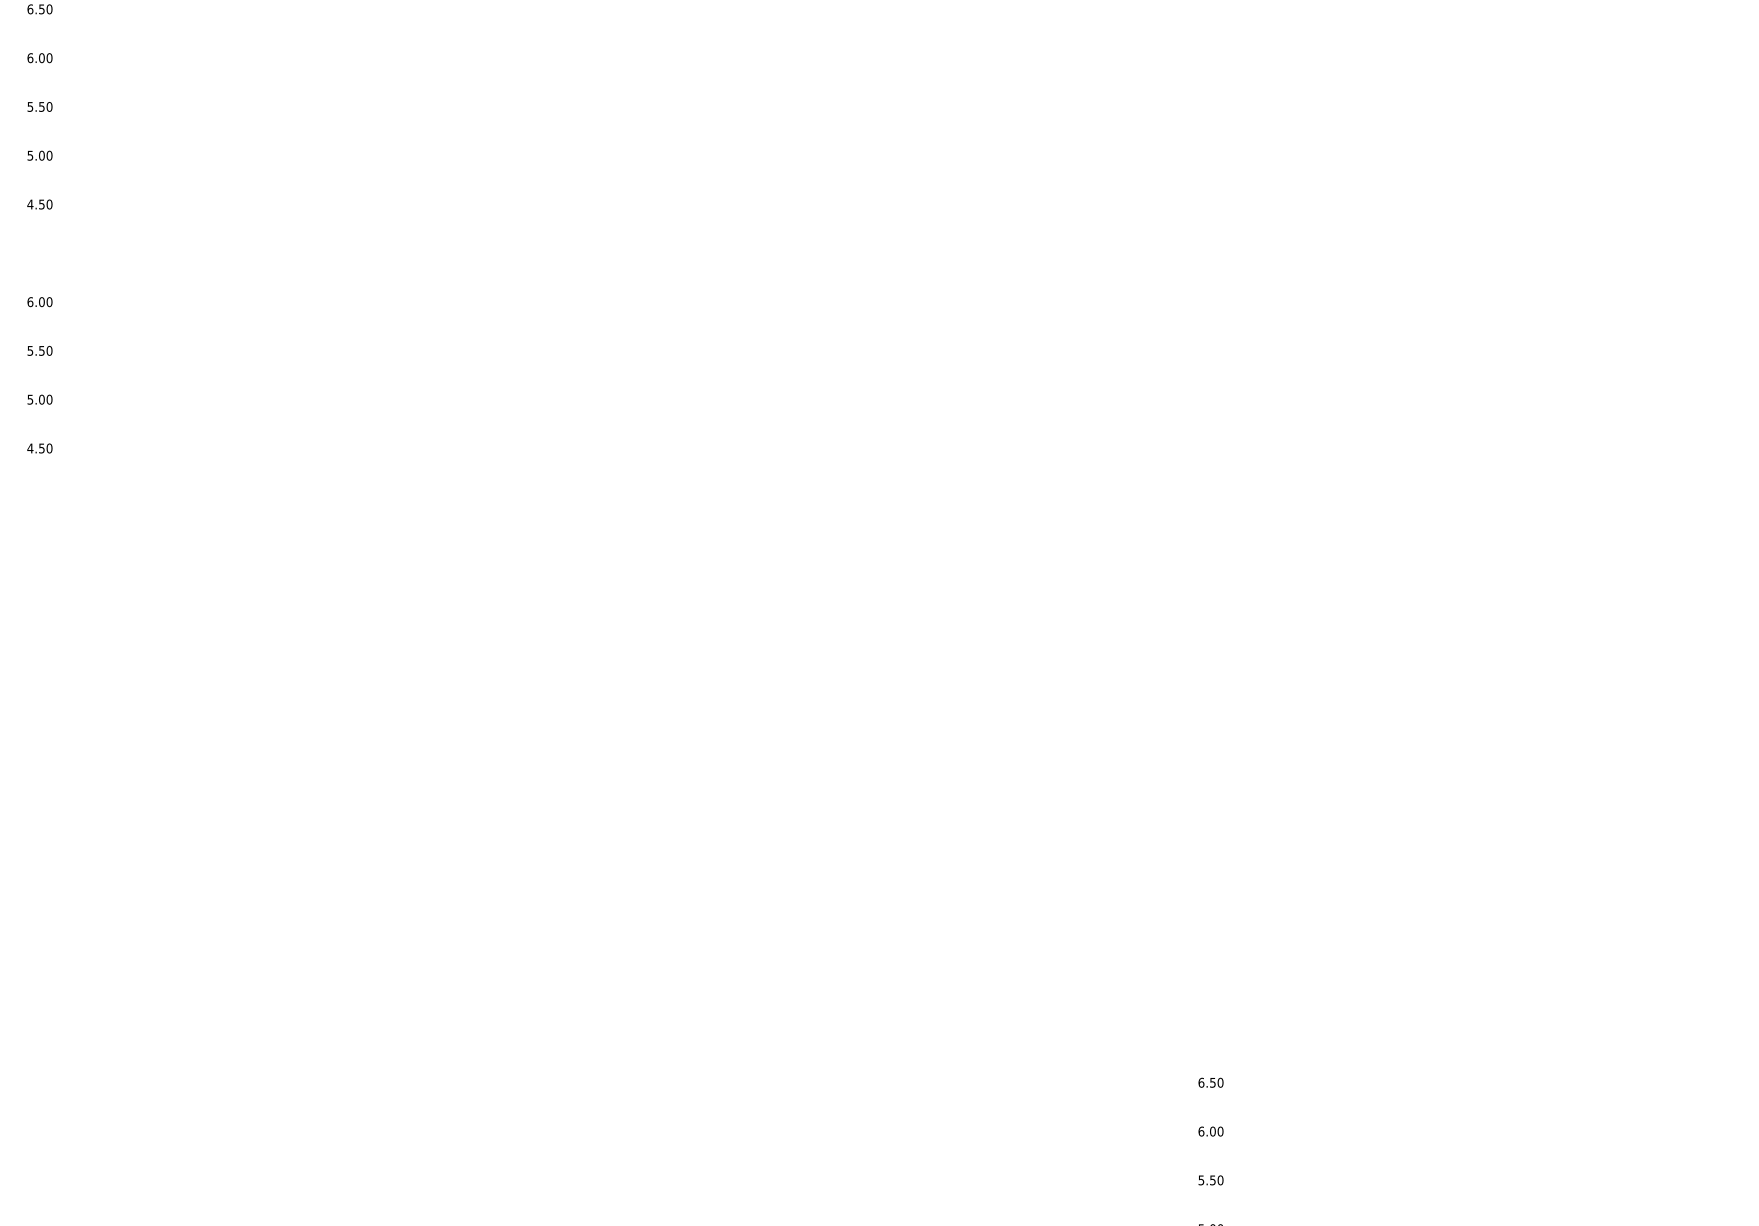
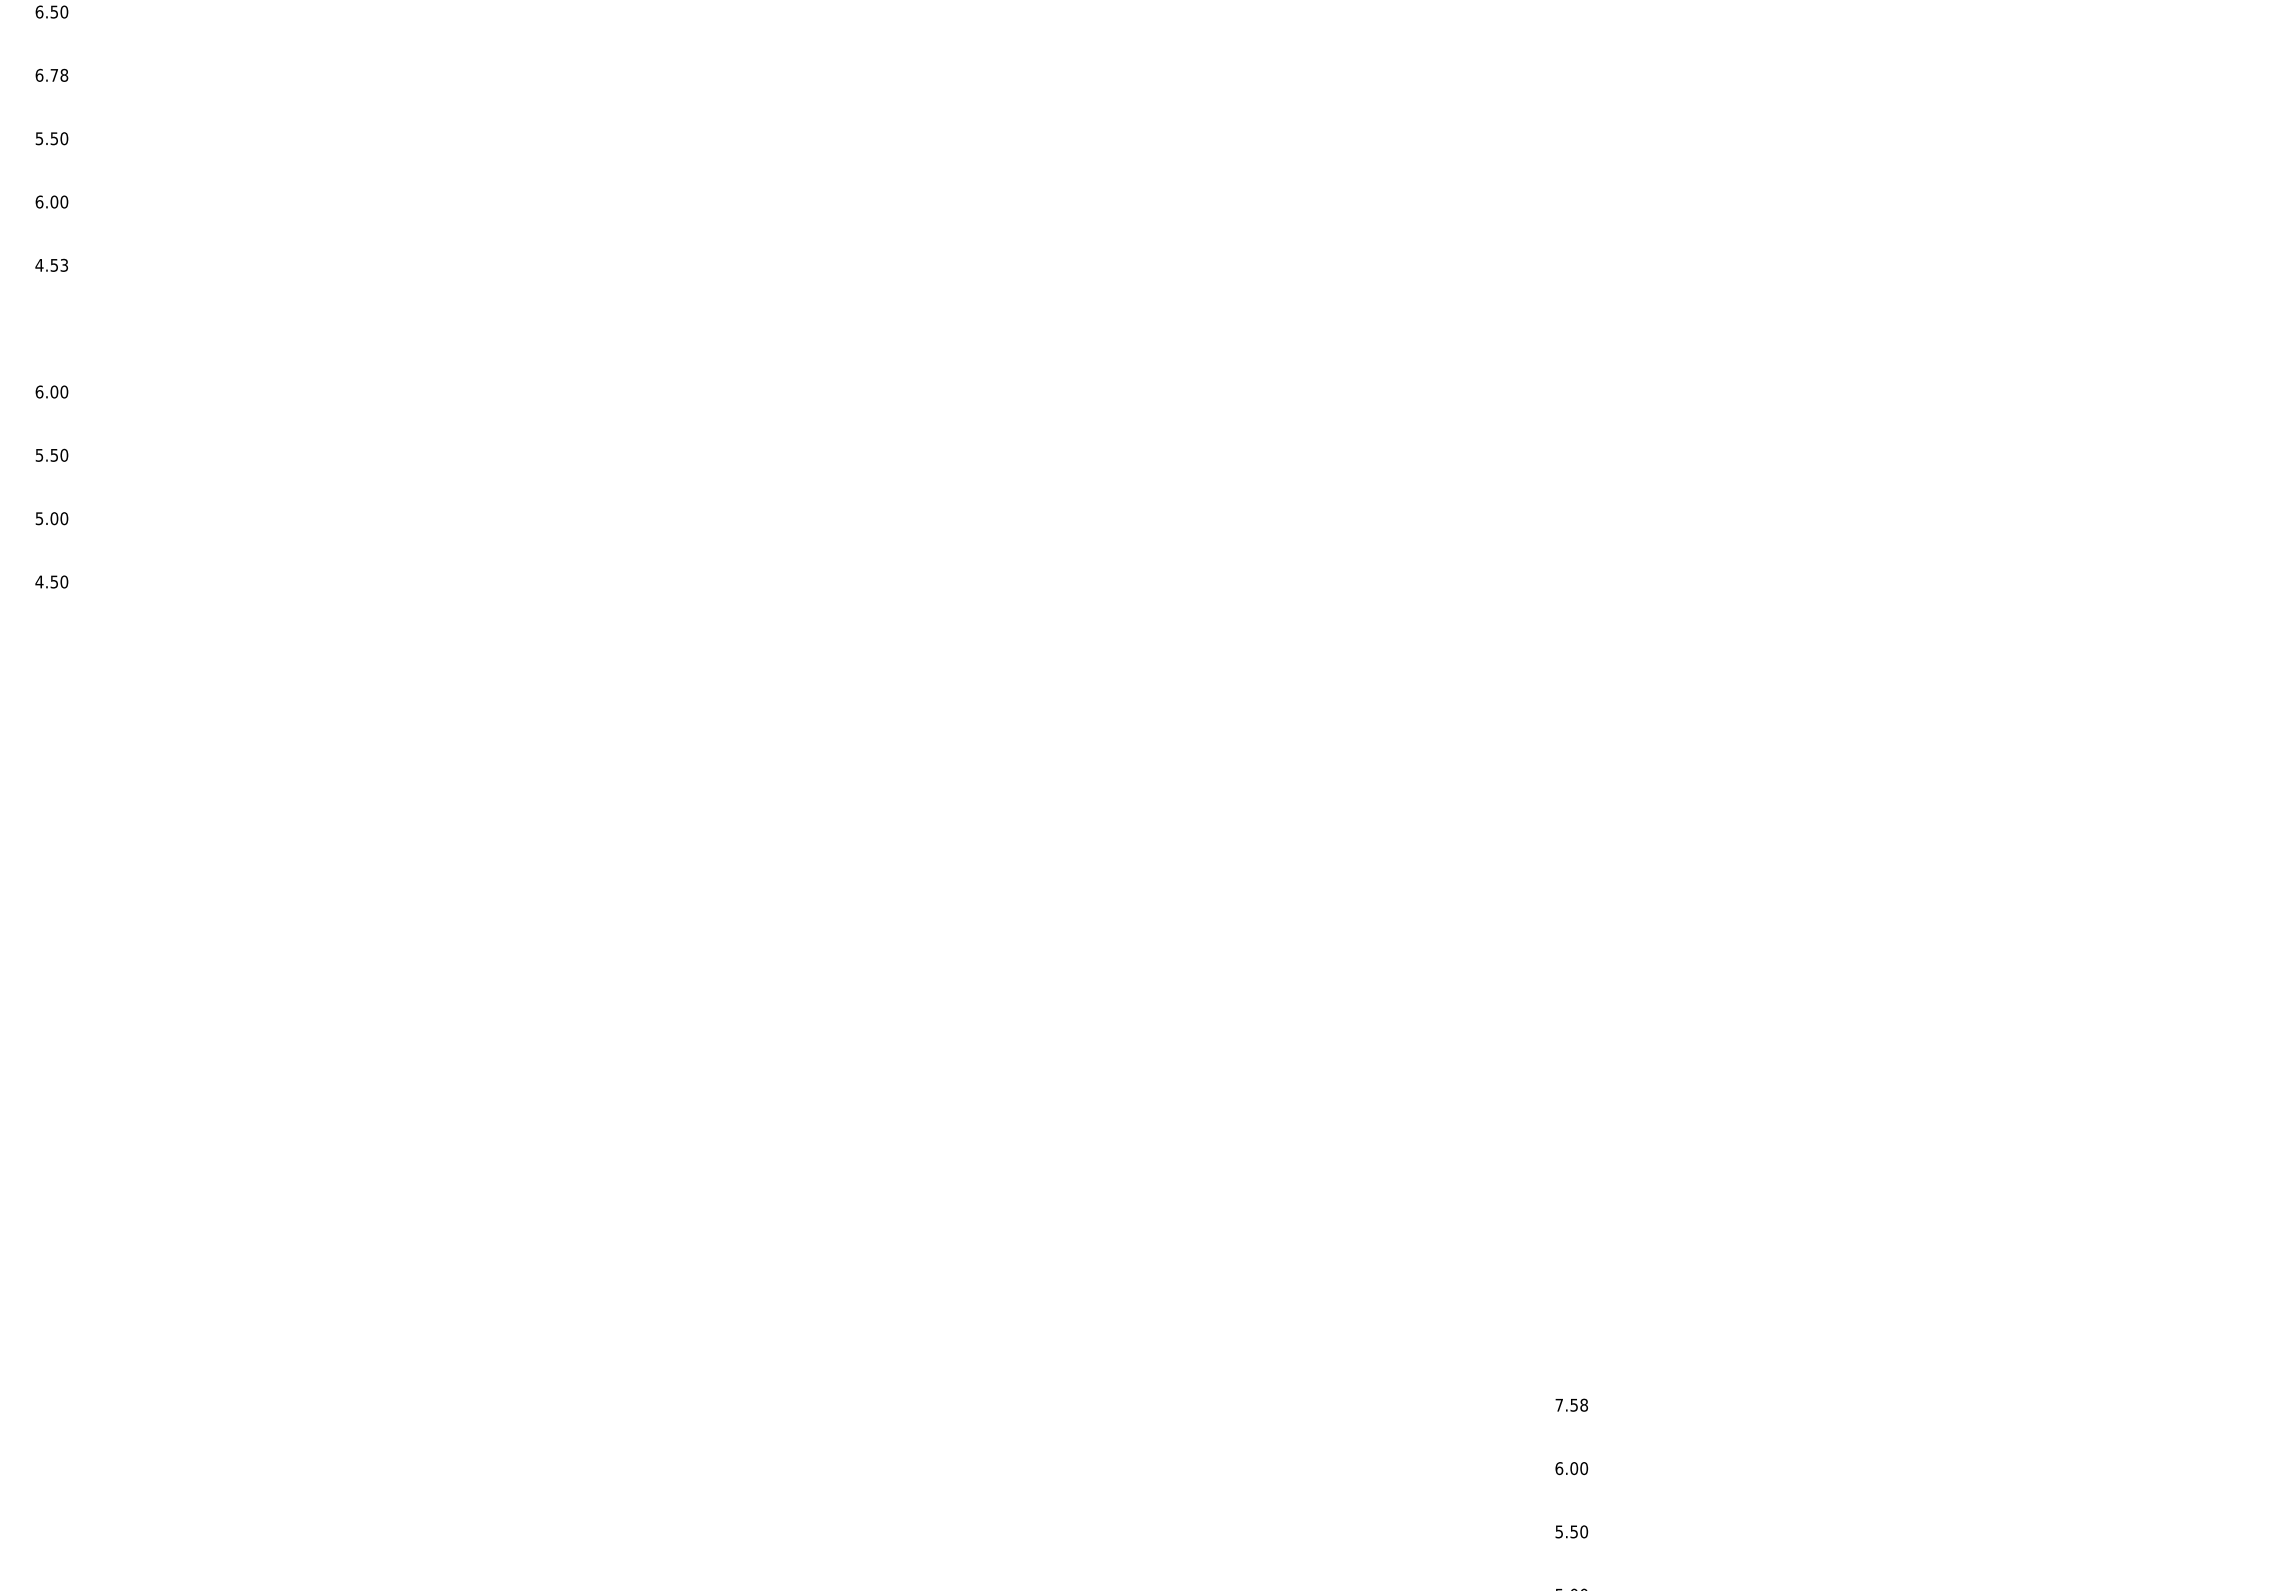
text: (45, 57) -> (59, 74), 6.00 -> 6.78
text: (30, 155) -> (39, 201), 5.00 -> 6.00
text: (49, 204) -> (64, 265), 4.50 -> 4.53
text: (1210, 1082) -> (1571, 1404), 6.50 -> 7.58

